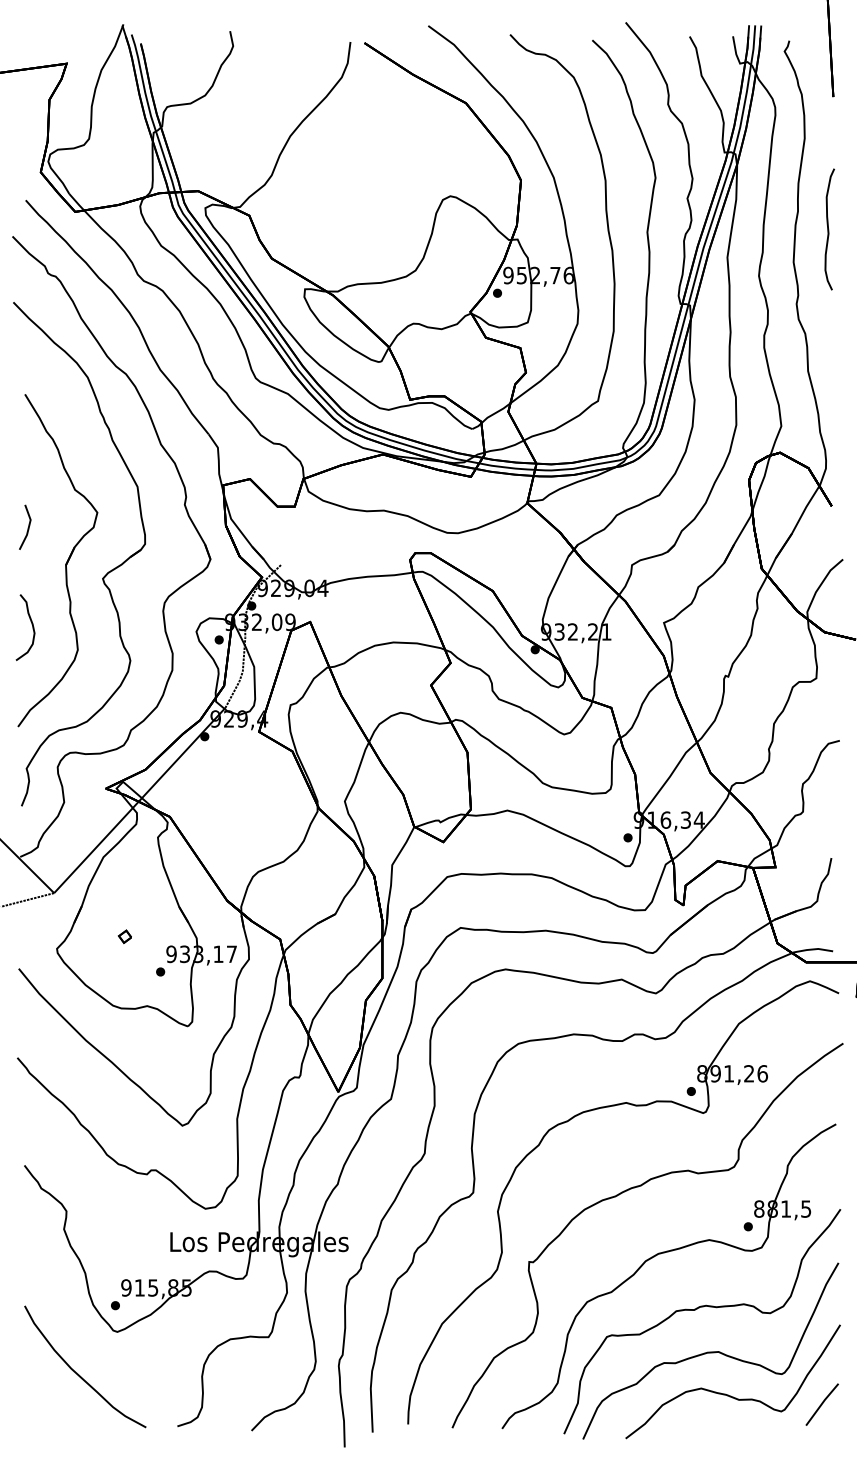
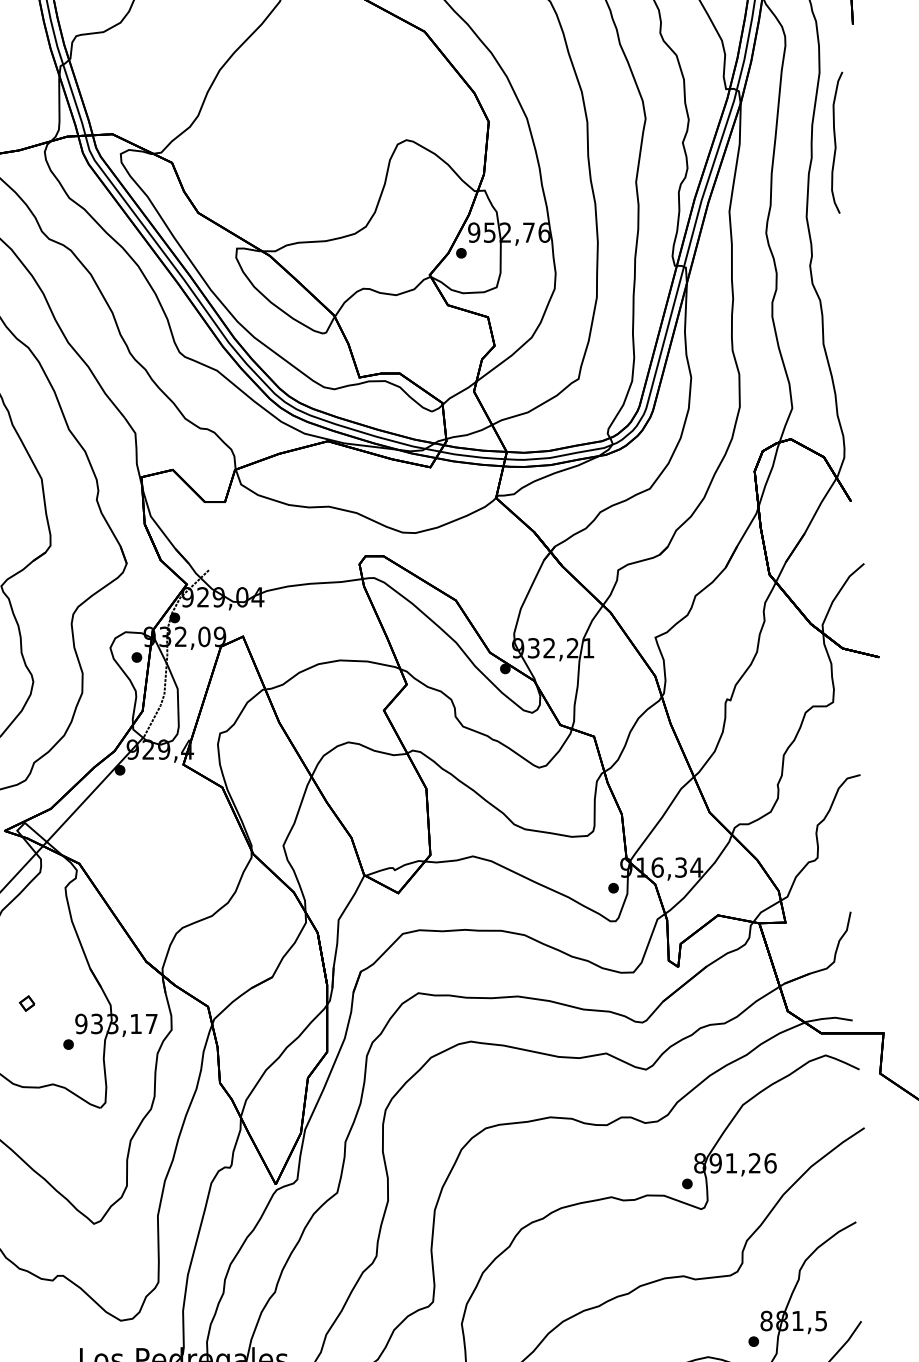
curve: (829, 229) -> (836, 142), moved

